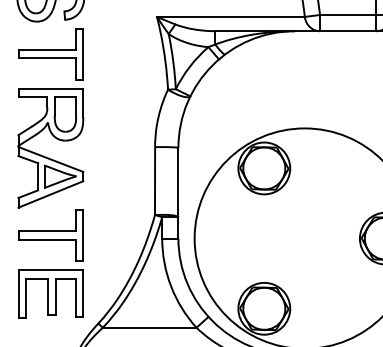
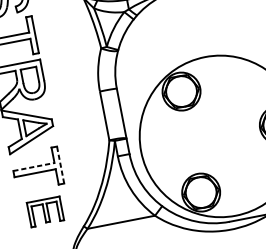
line: (47, 231) -> (34, 167), solid -> dashed
line: (83, 235) -> (60, 165), solid -> dashed
part: (50, 293) -> (45, 211), size x0.7

